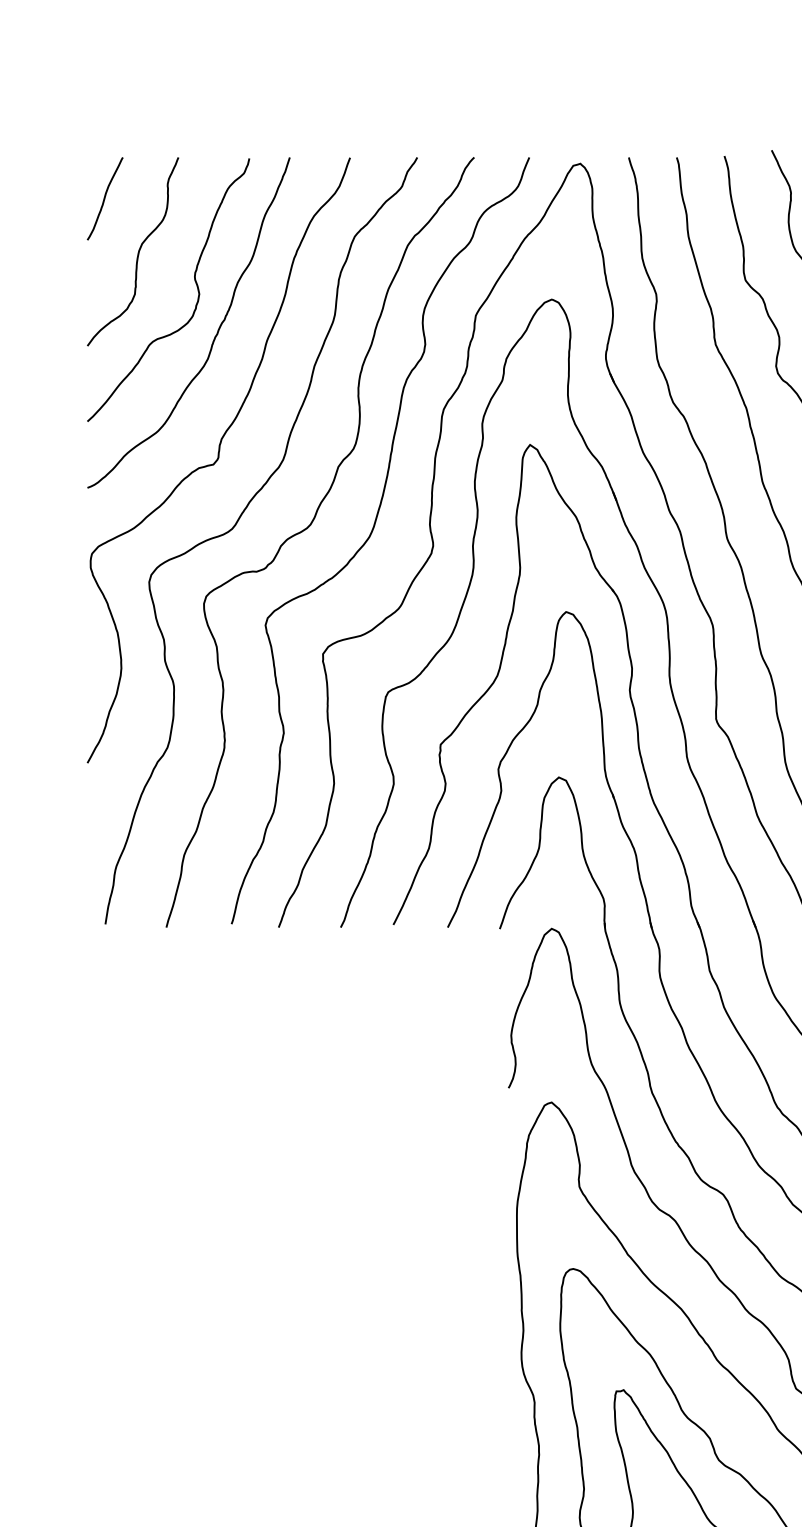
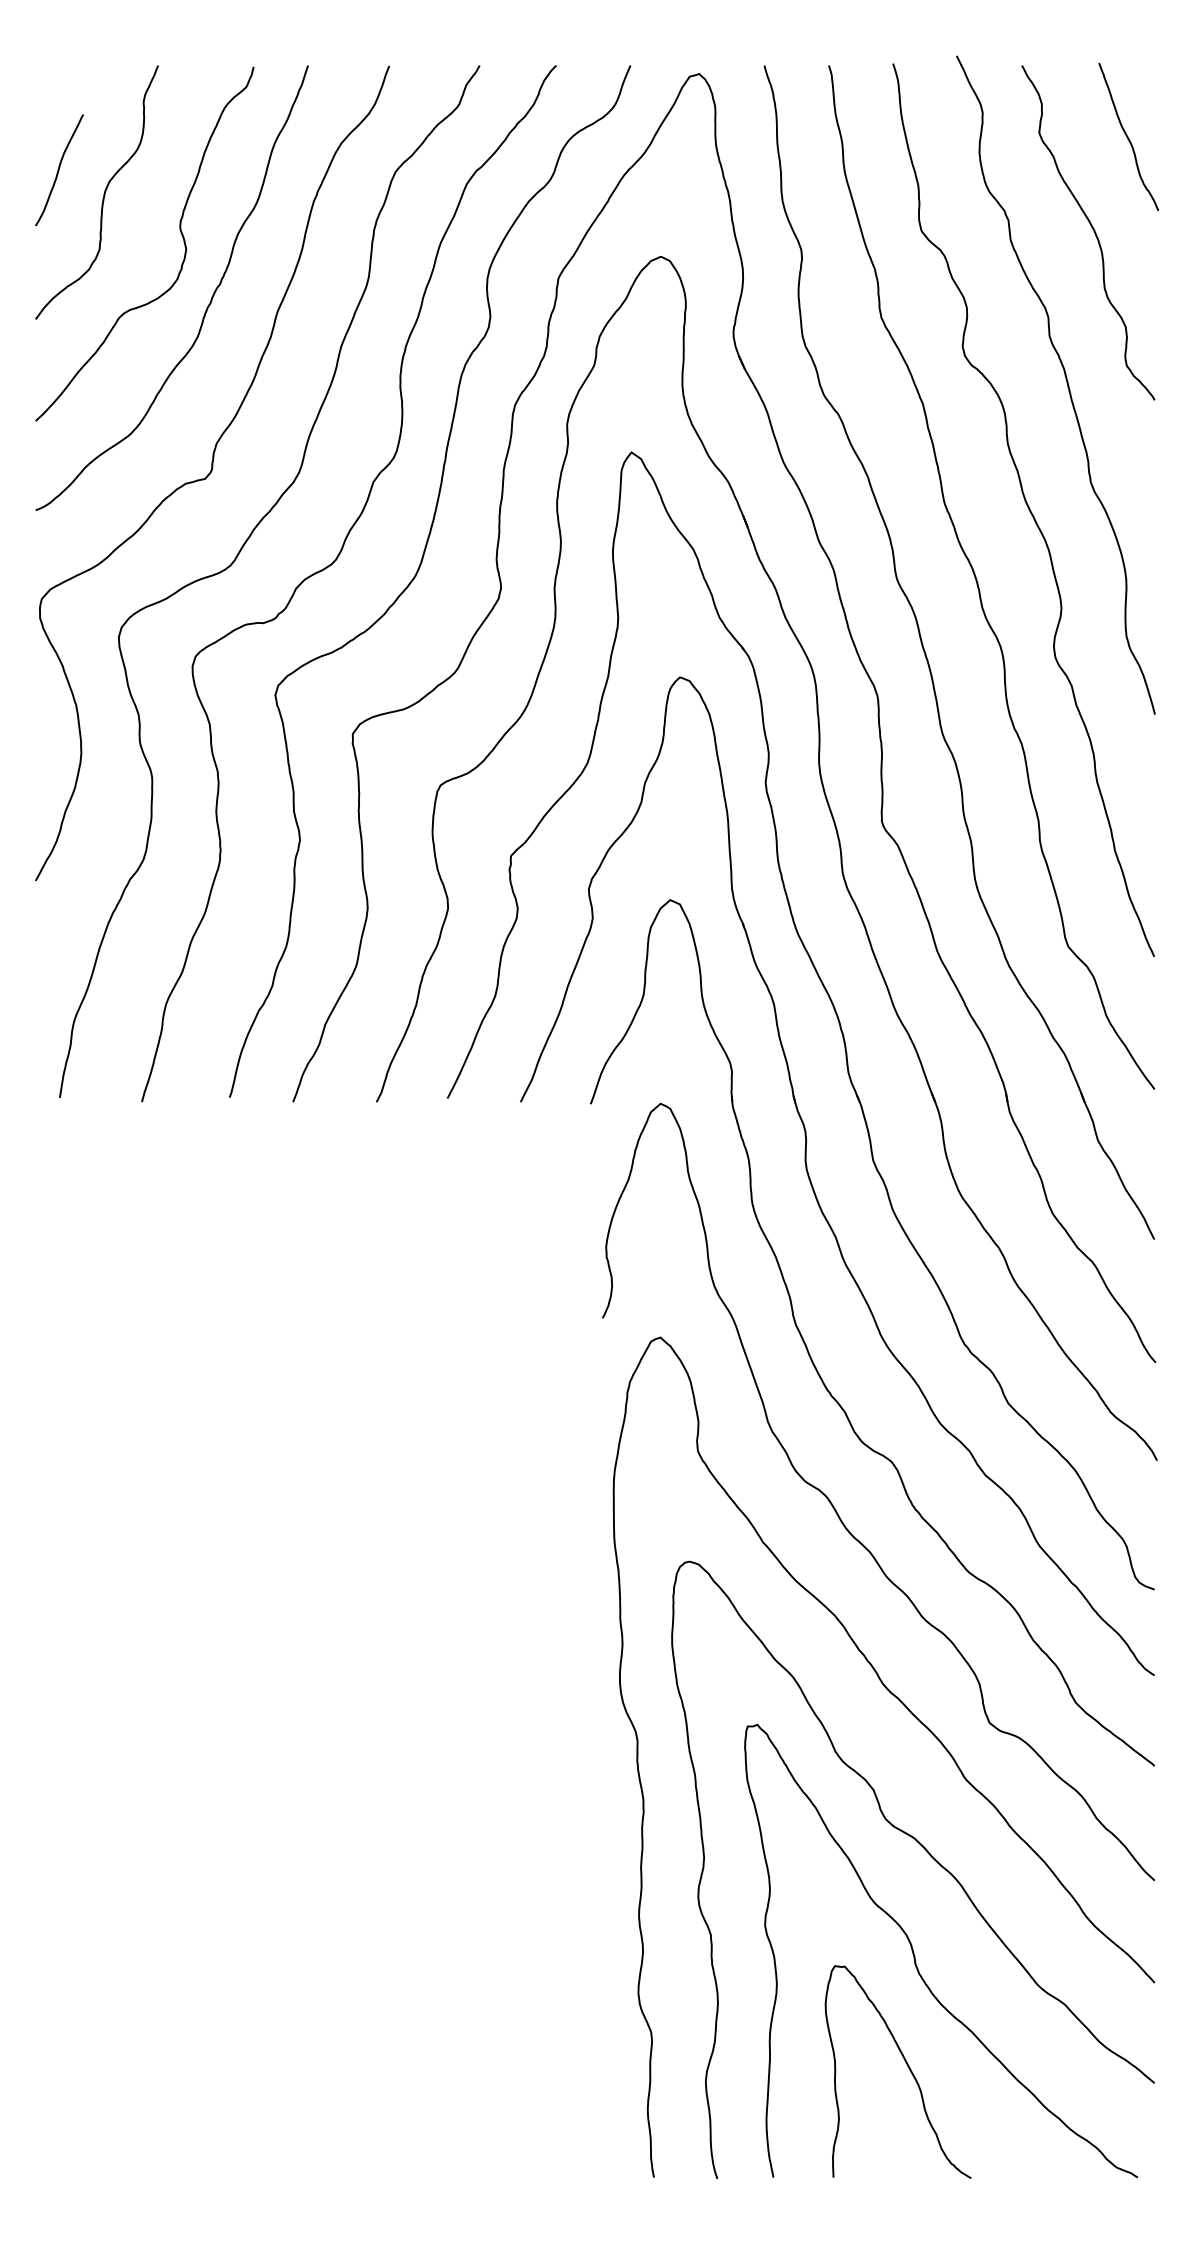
curve: (105, 199) -> (59, 170), moved

